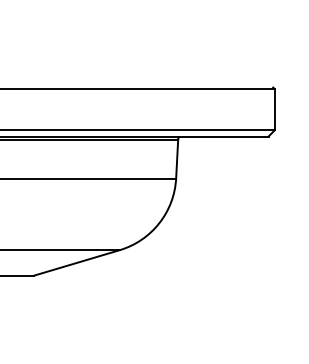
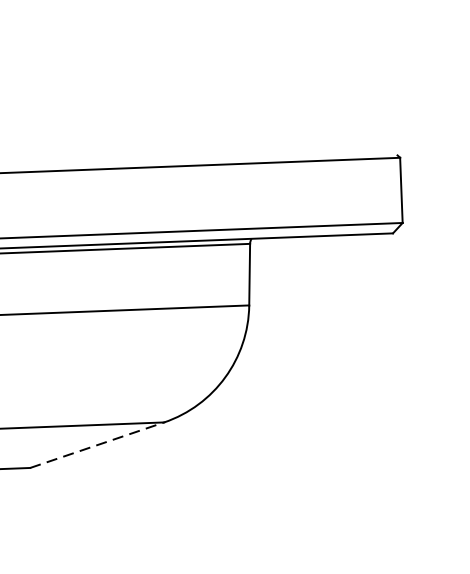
line: (76, 262) -> (96, 444), solid -> dashed

